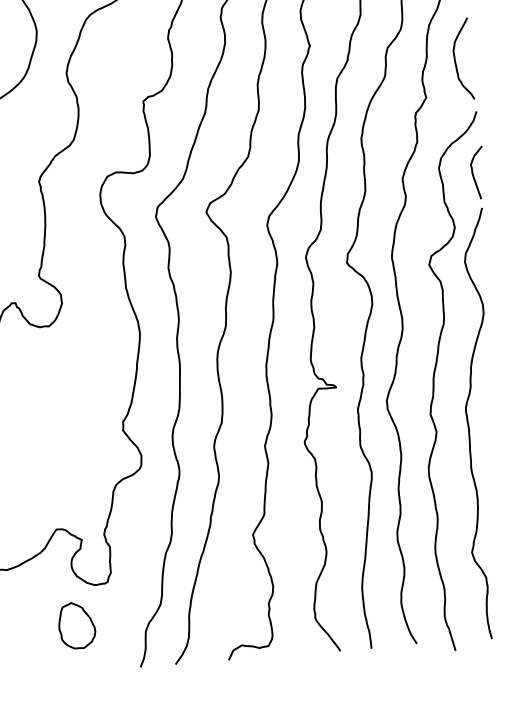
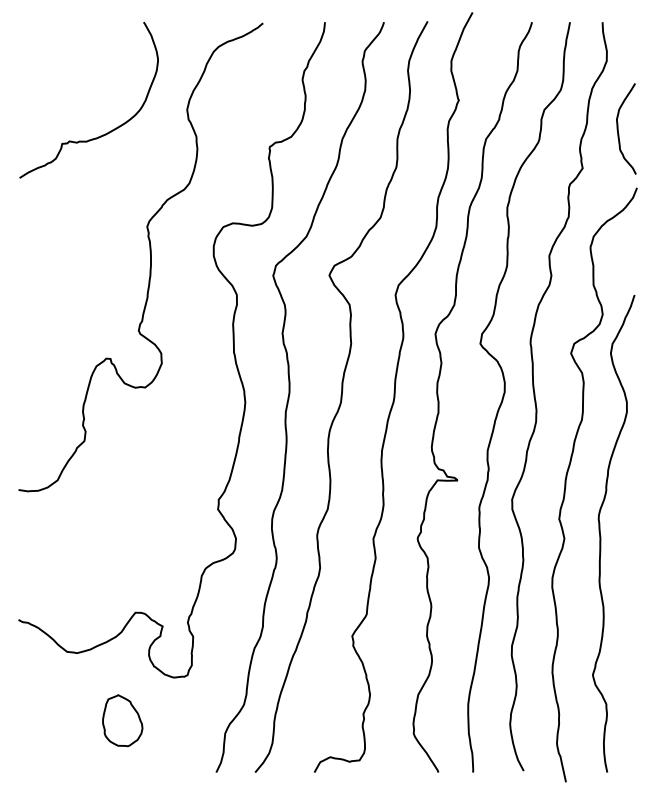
curve: (473, 173) -> (628, 256), removed
part: (76, 625) -> (122, 720), moved

